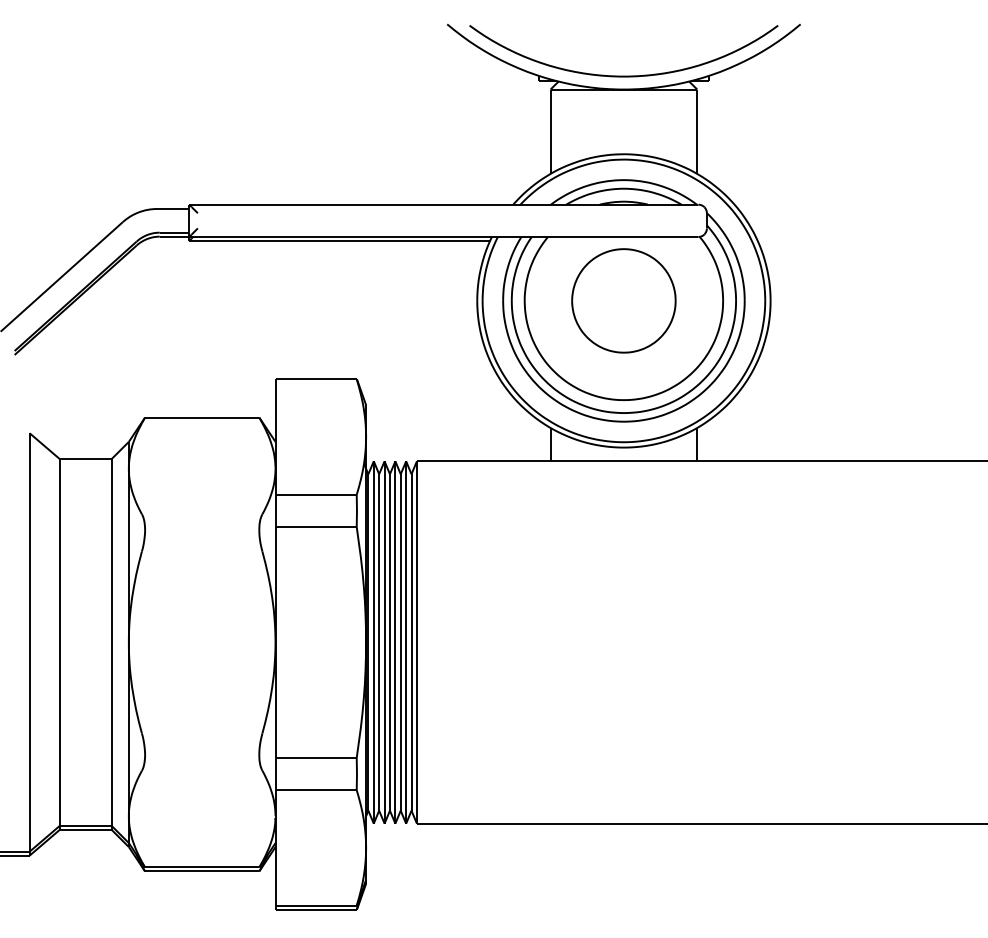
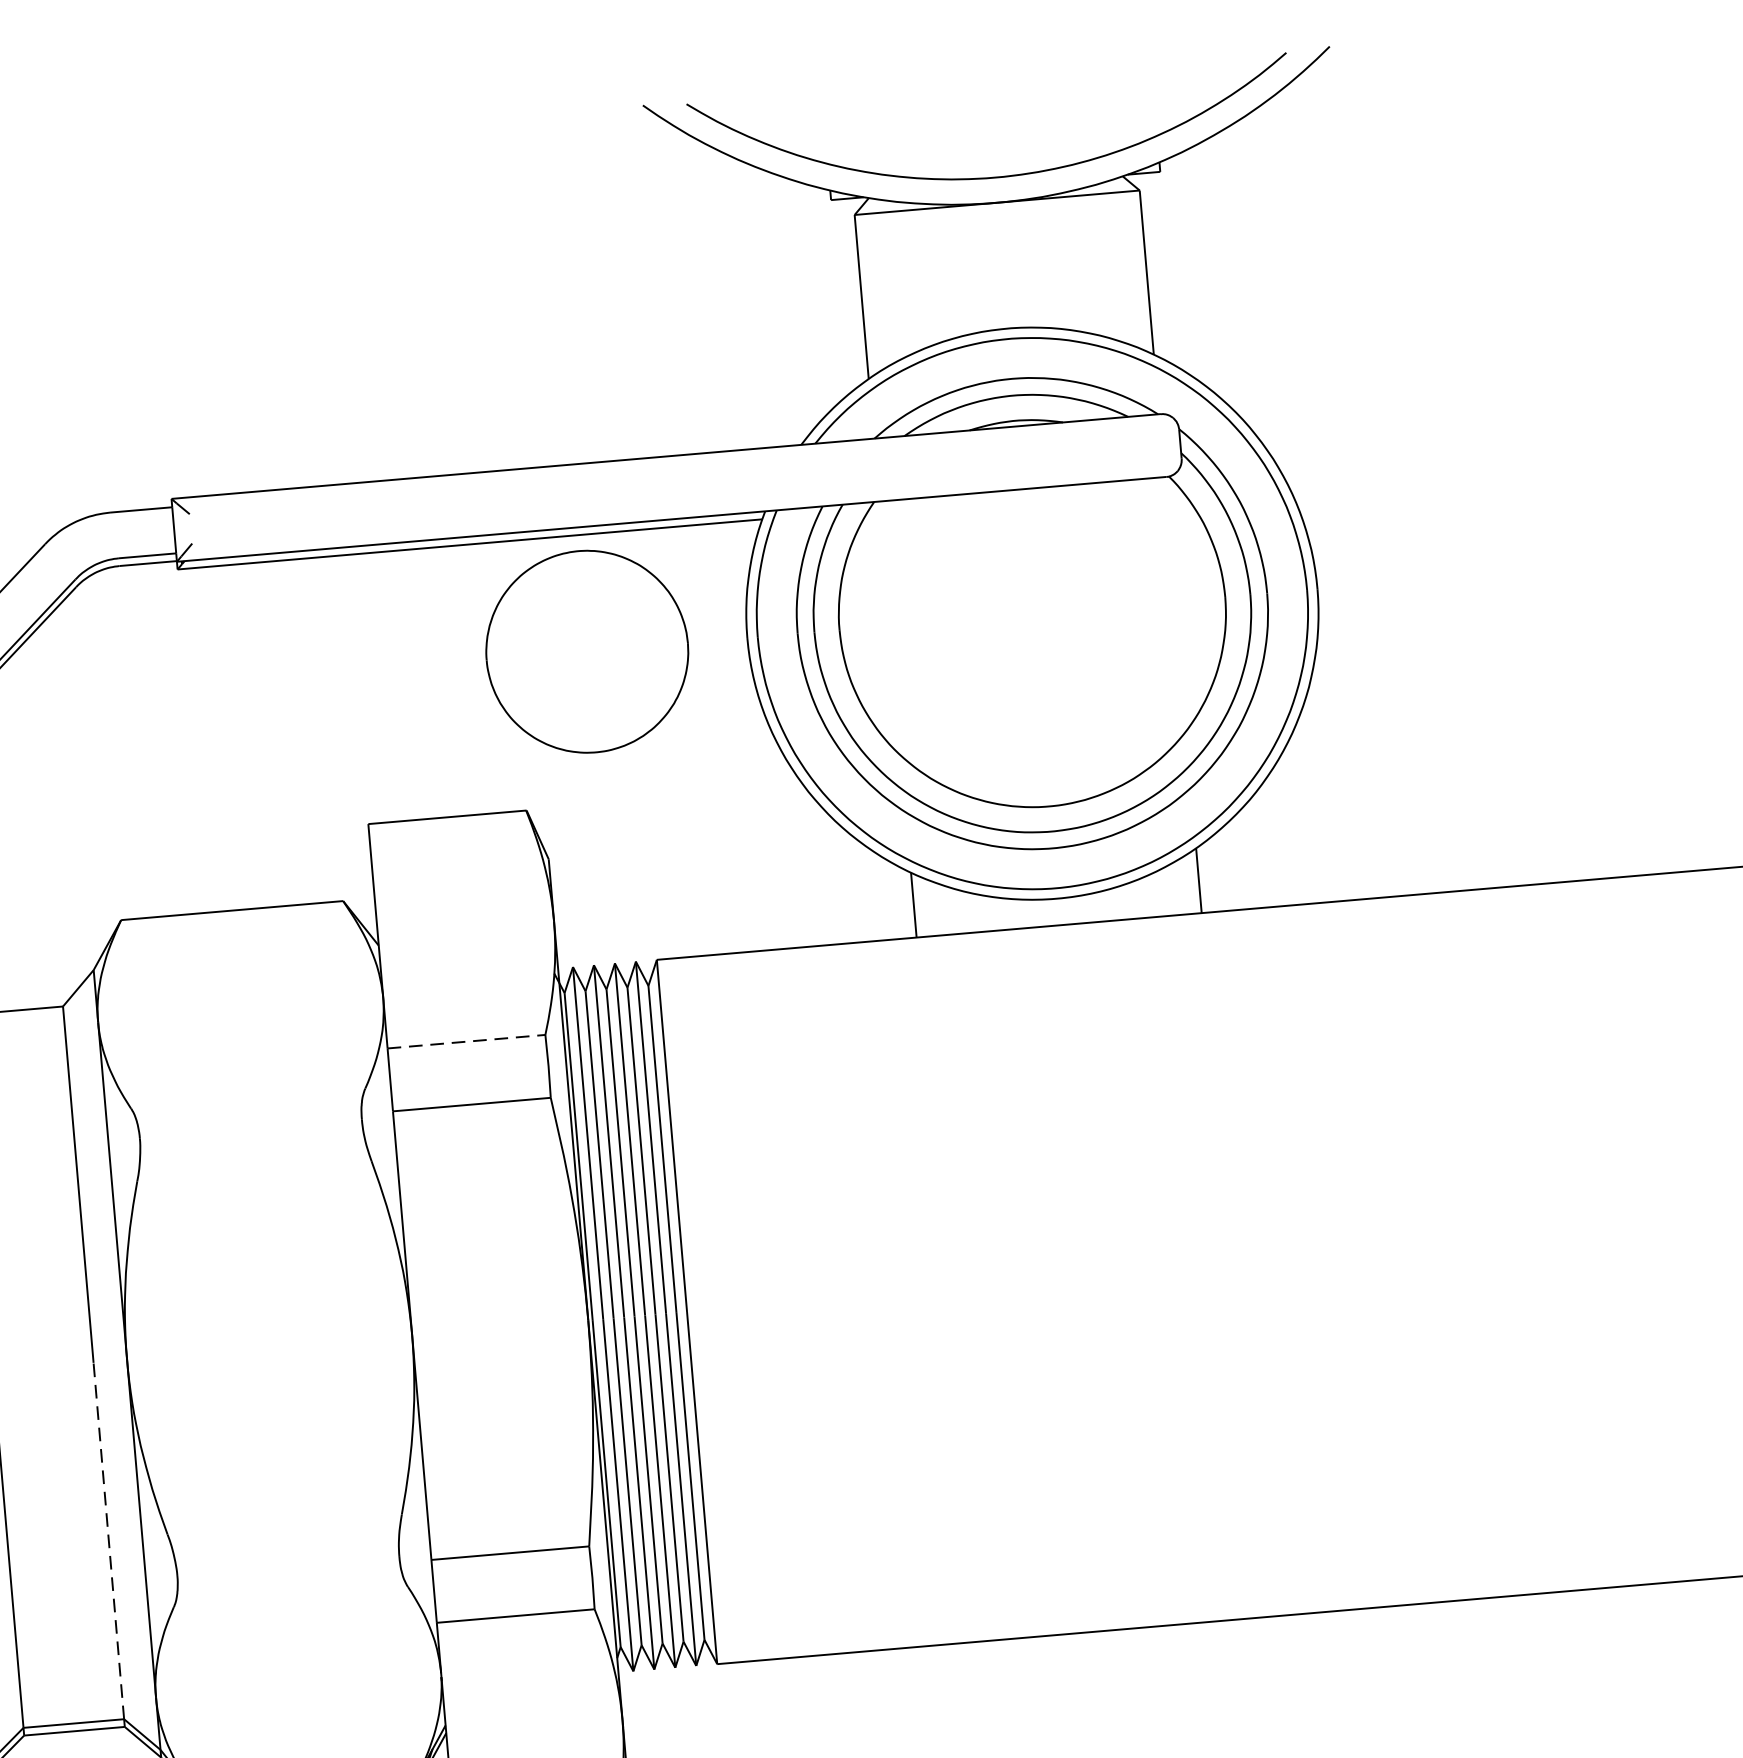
part: (623, 300) -> (586, 651), moved
line: (316, 494) -> (467, 1041), solid -> dashed
line: (111, 734) -> (108, 1541), solid -> dashed

